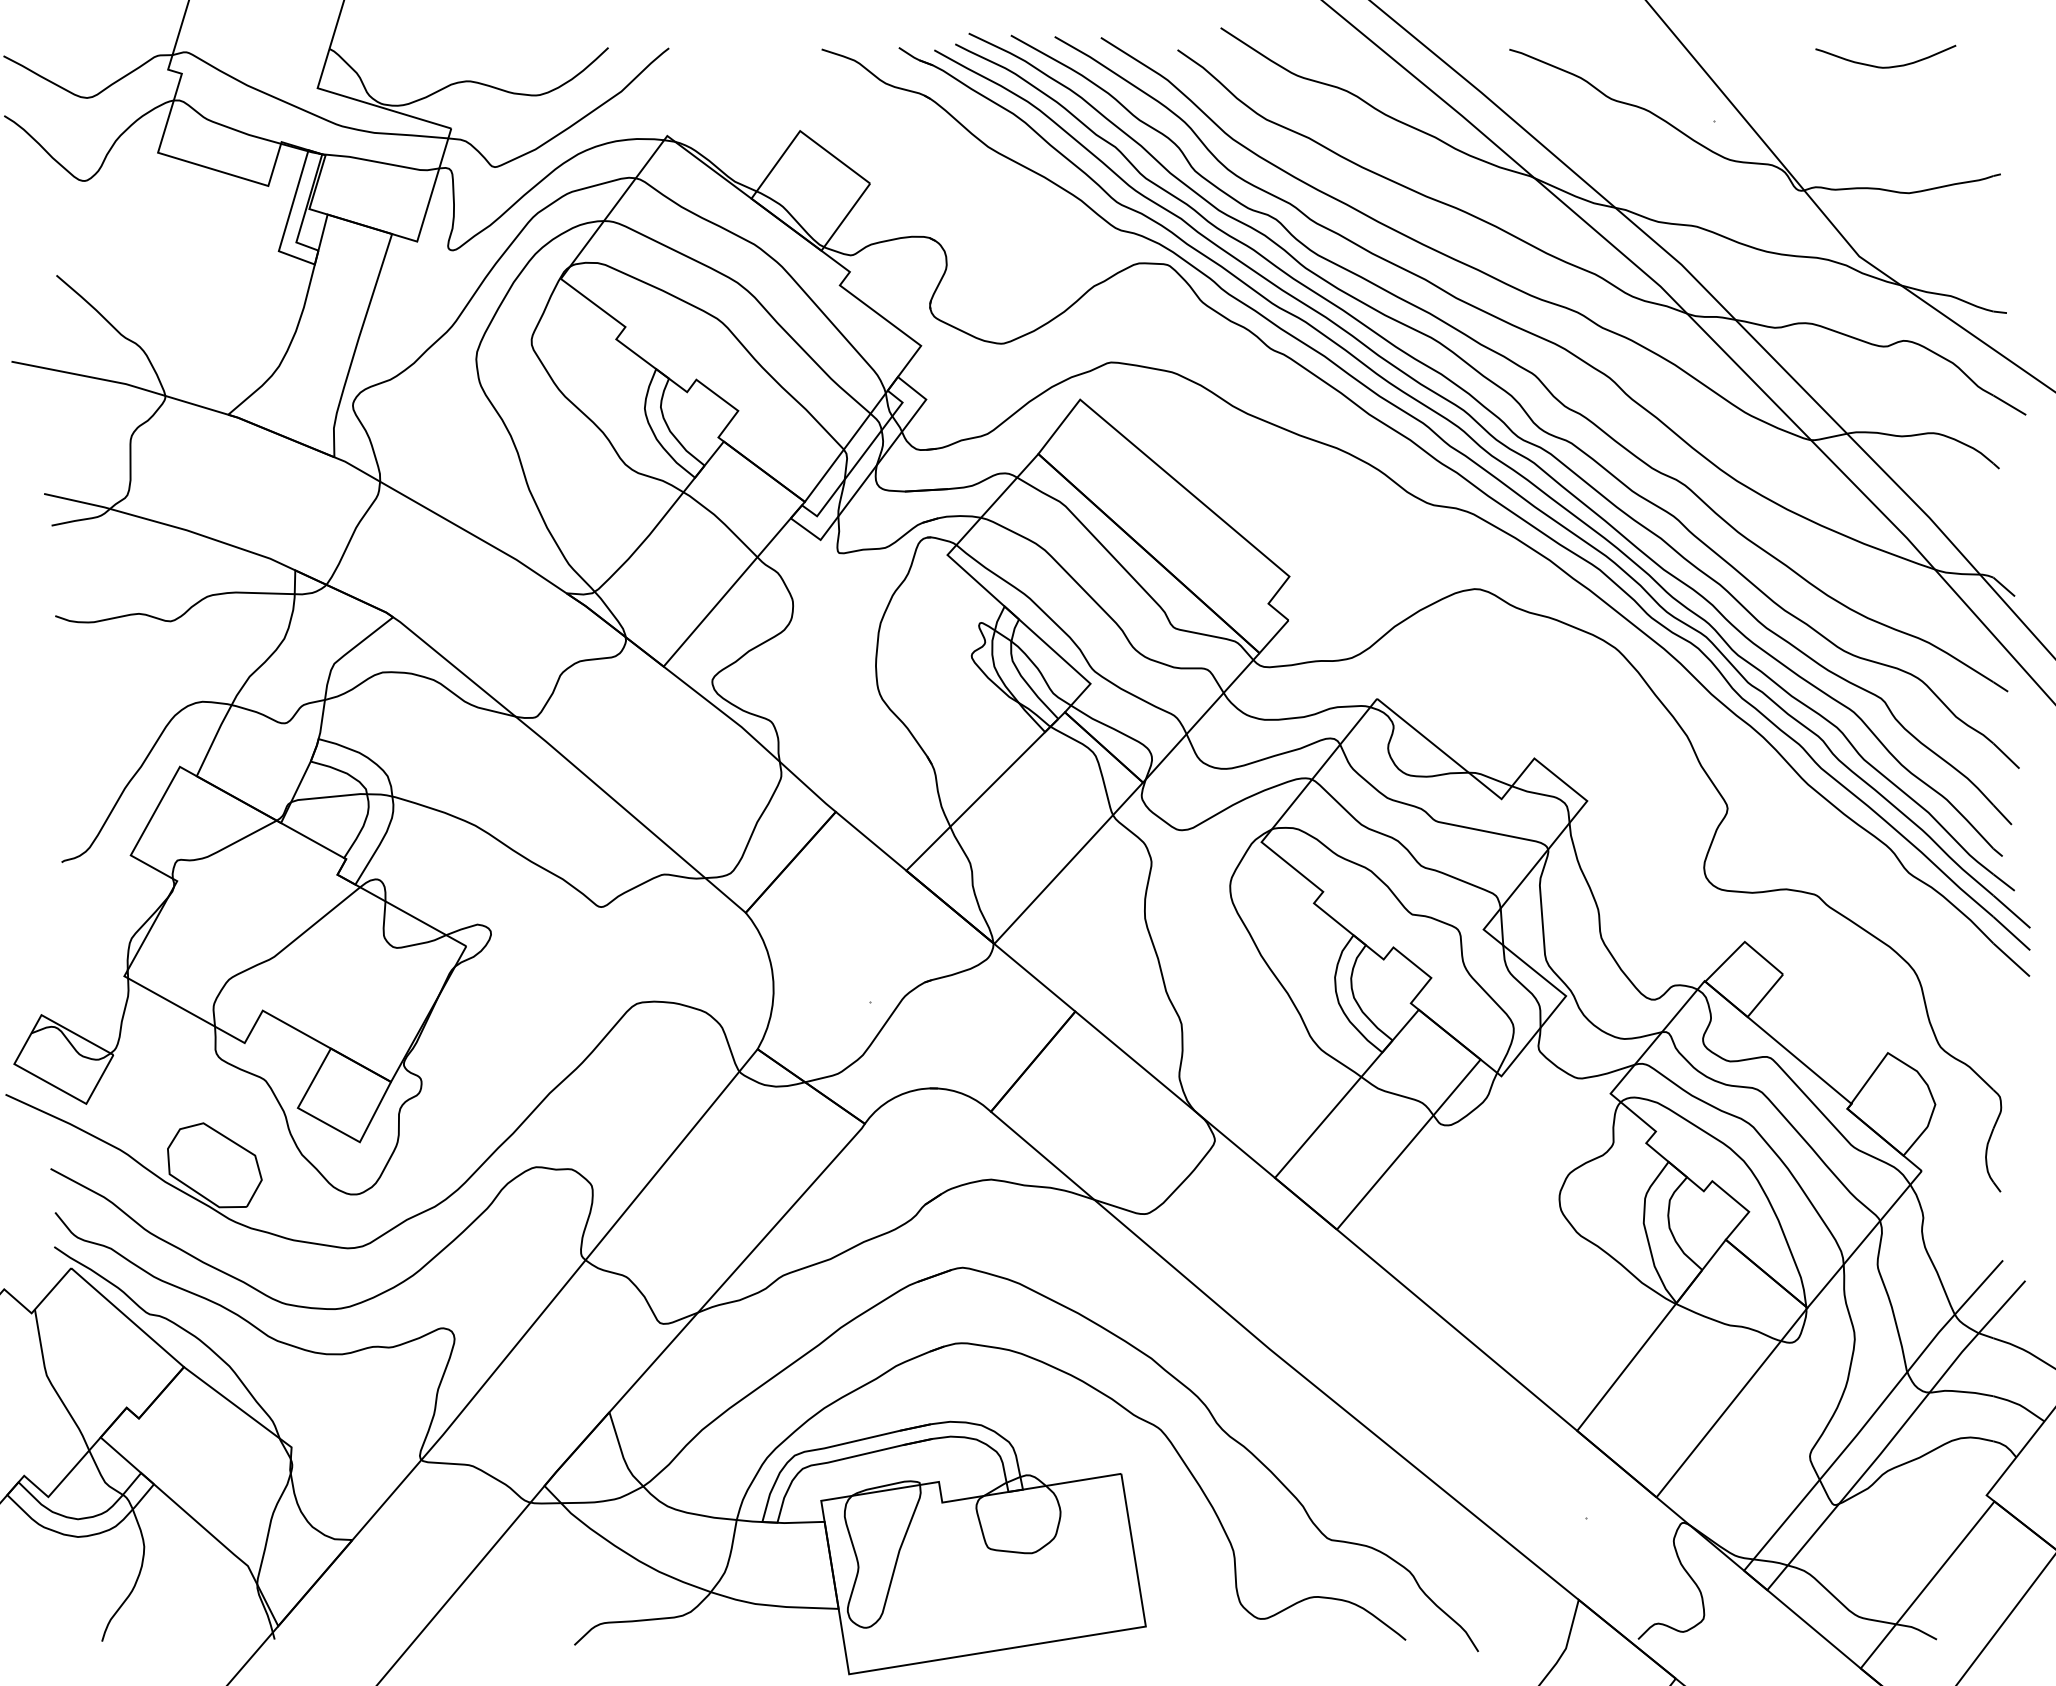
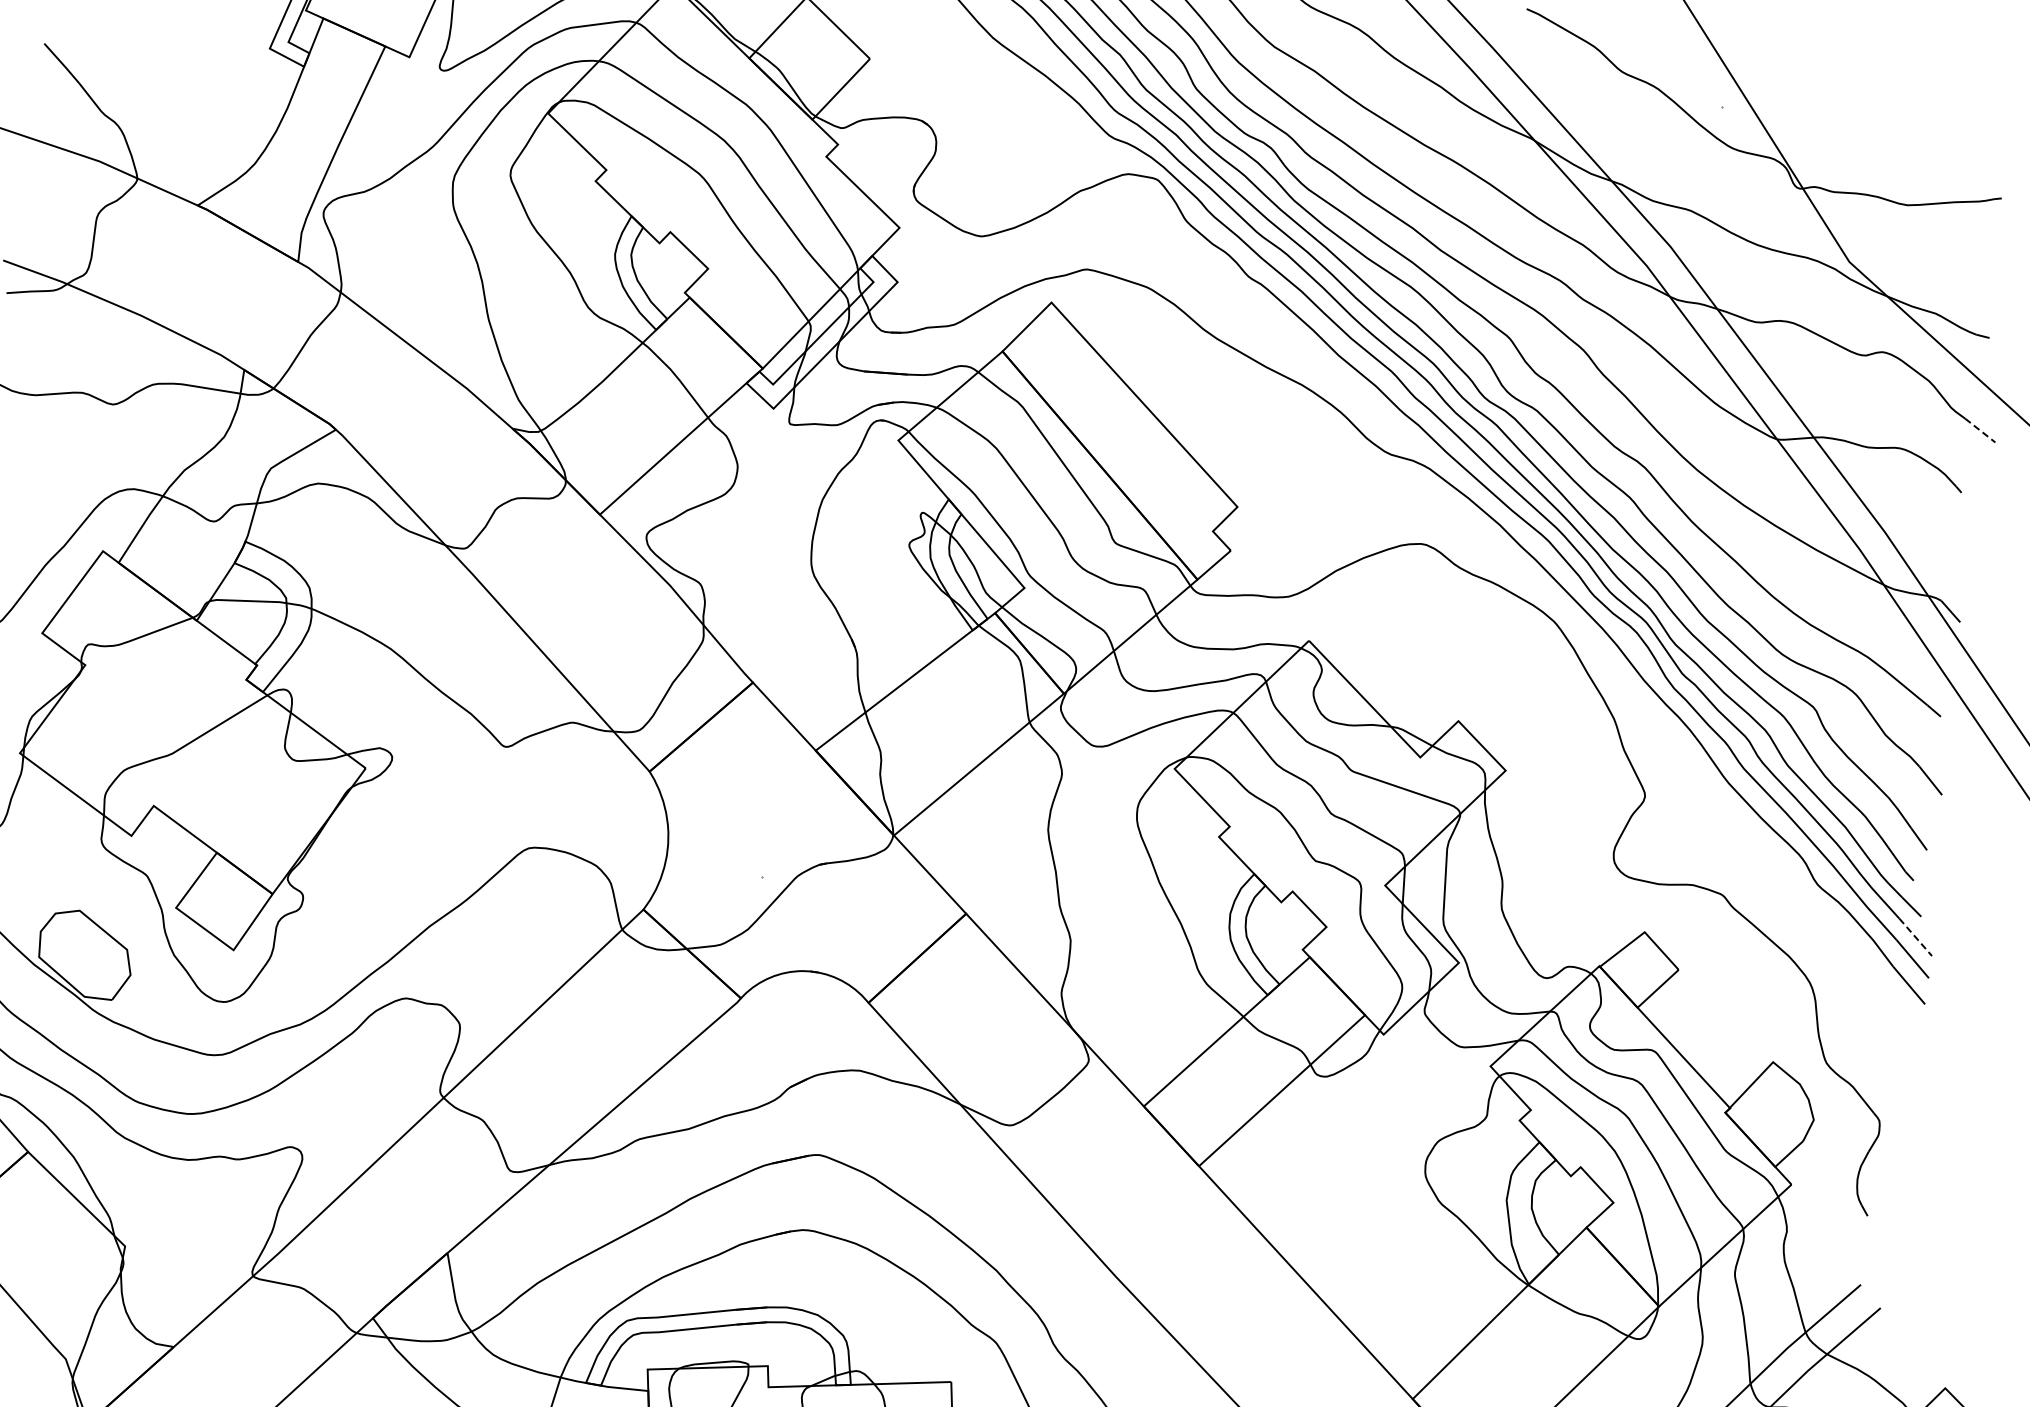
curve: (1885, 66) -> (1900, 75), removed
line: (2010, 405) -> (1980, 430), solid -> dashed
line: (2011, 911) -> (1915, 936), solid -> dashed

